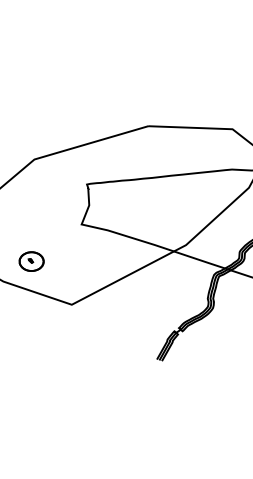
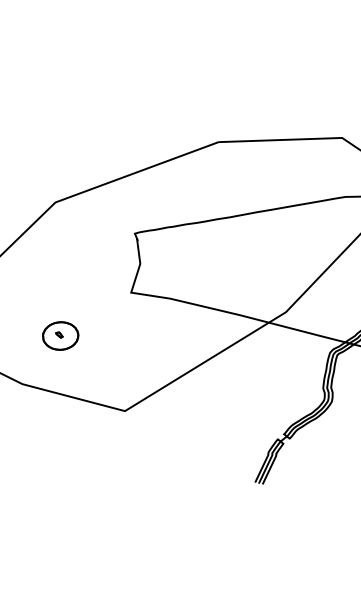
part: (31, 261) -> (60, 335), moved

